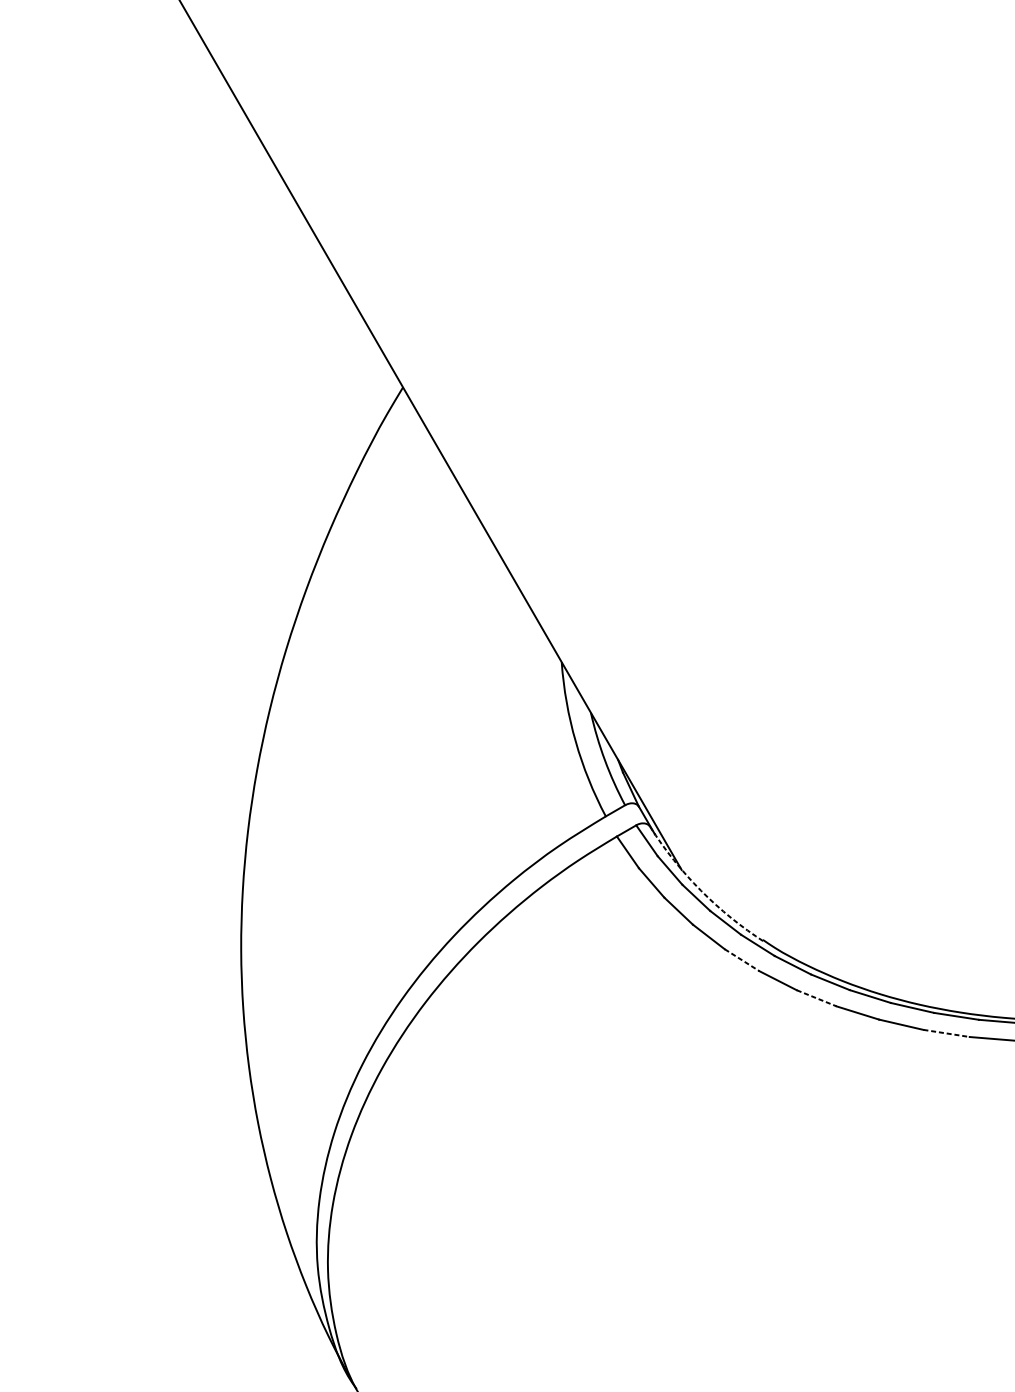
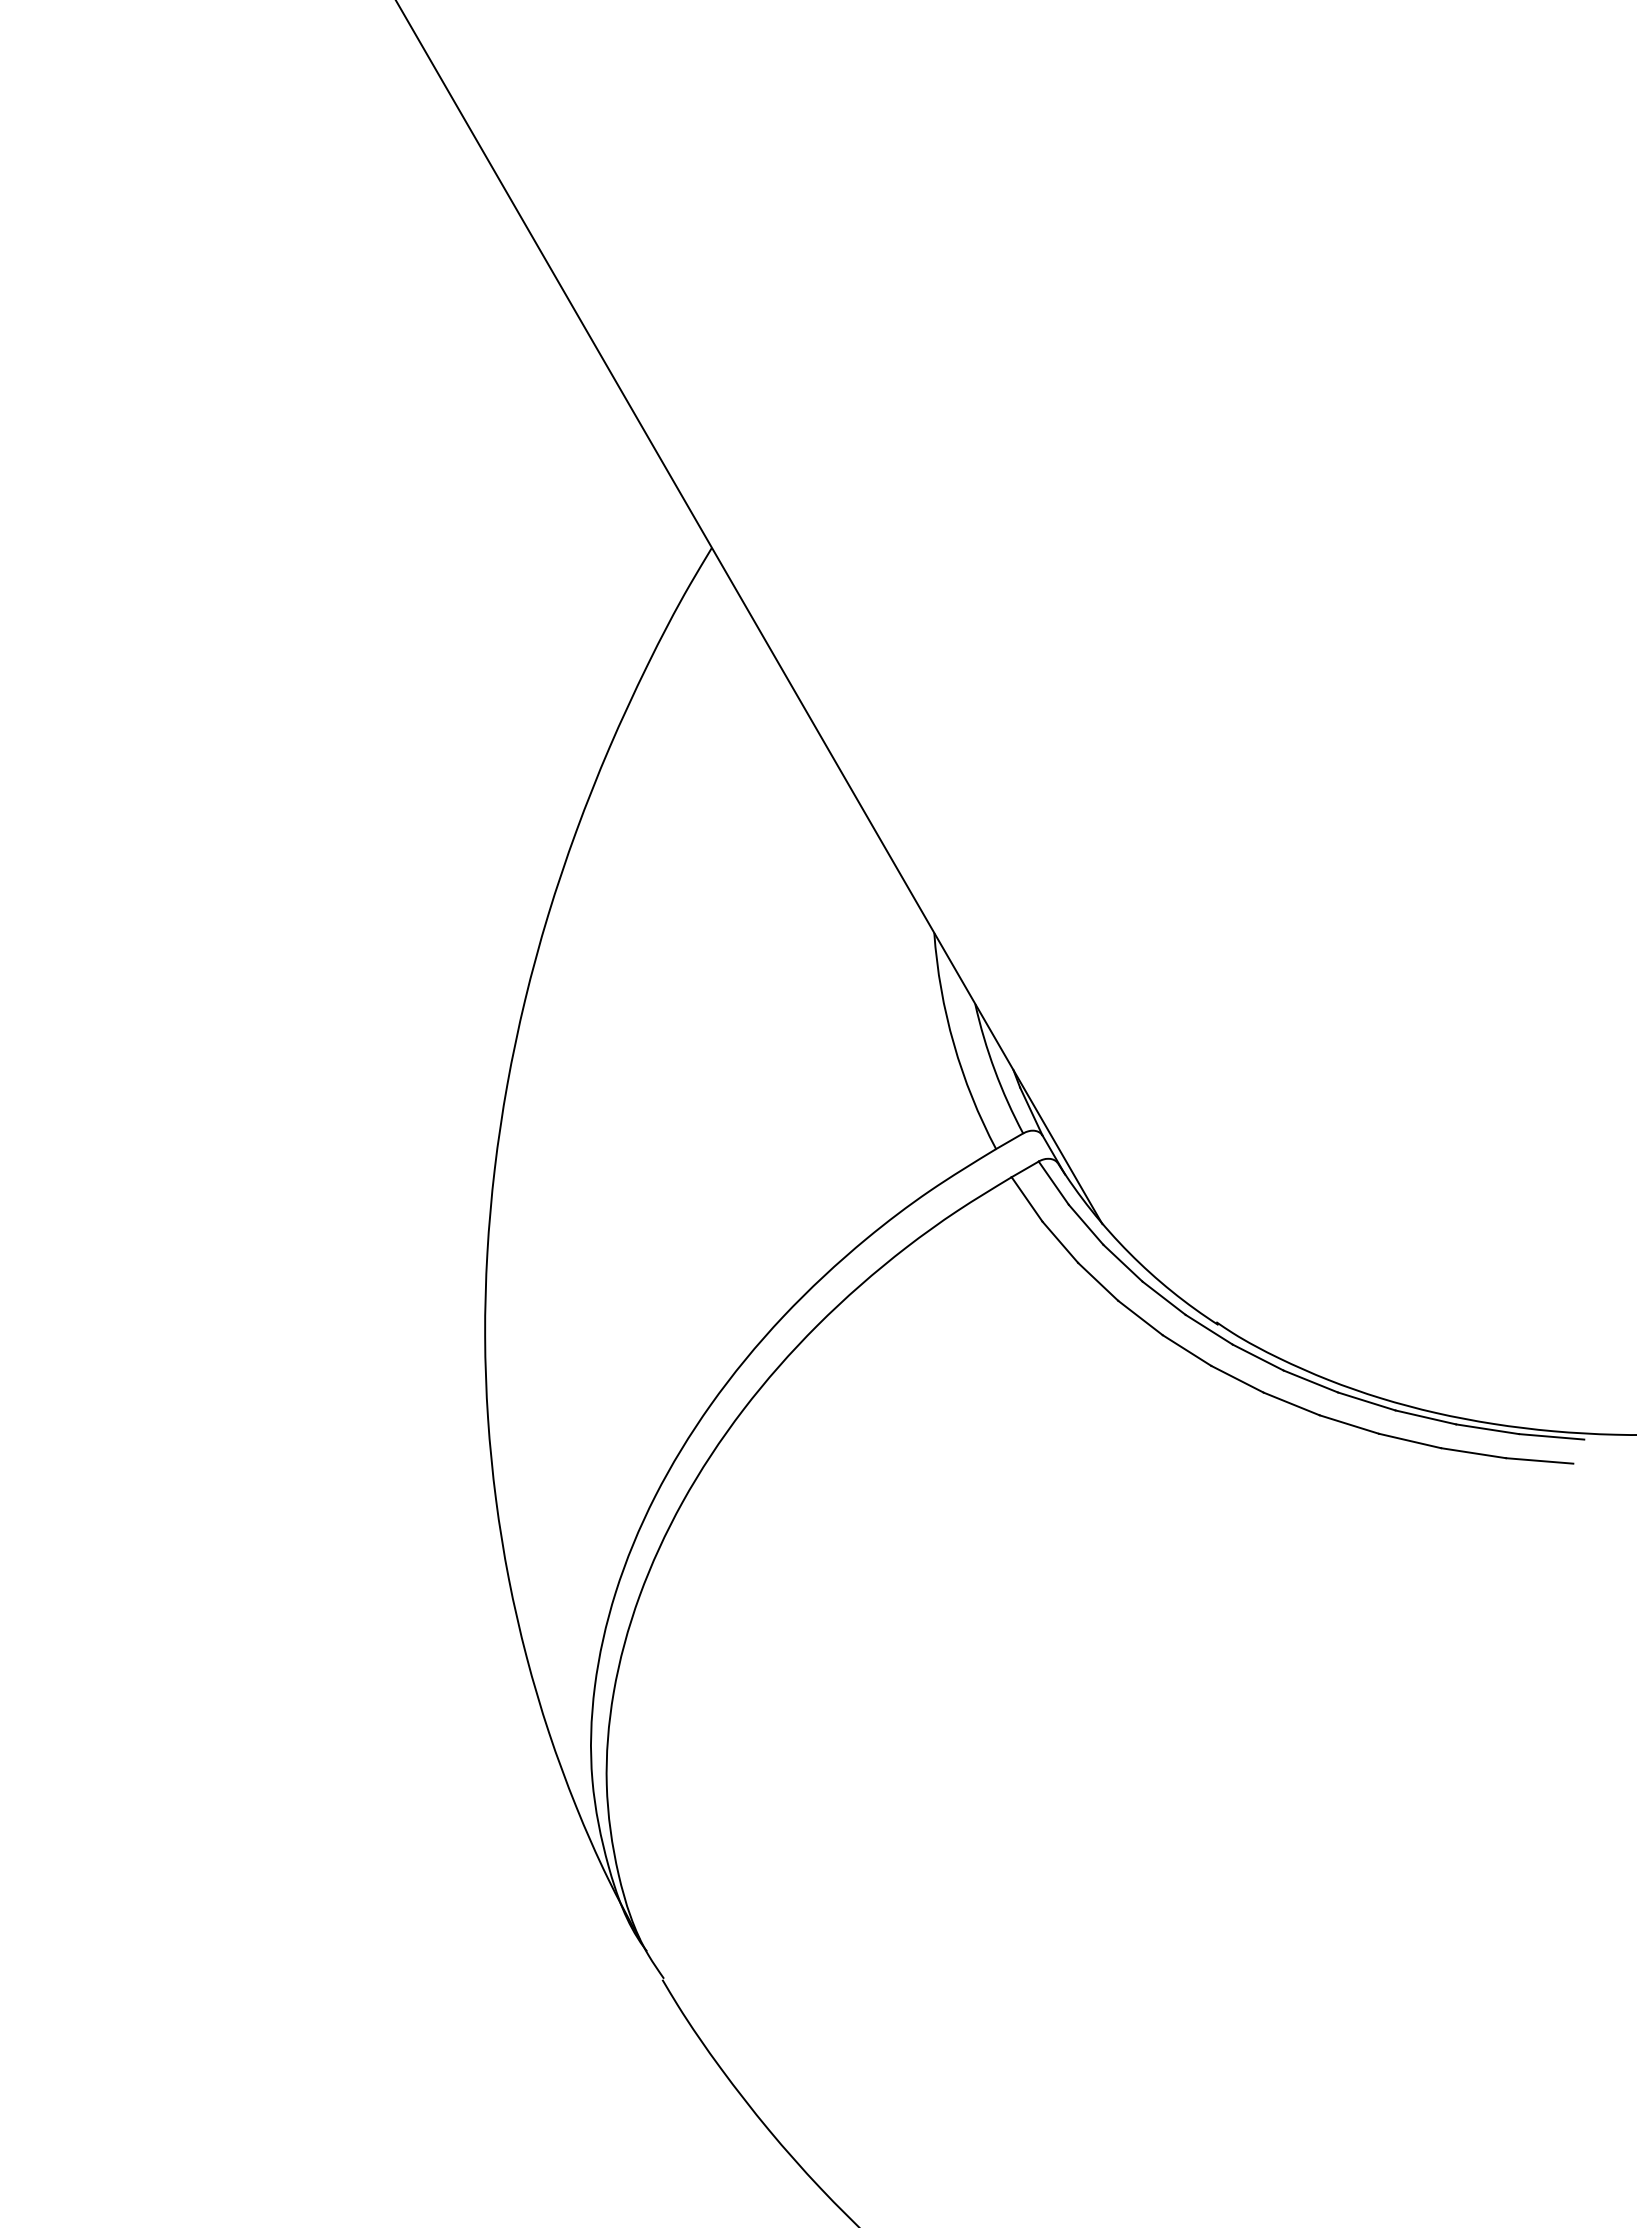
arc: (701, 890) -> (1129, 1253), dashed -> solid
line: (742, 960) -> (1187, 1350), dashed -> solid
line: (817, 998) -> (1292, 1404), dashed -> solid
line: (946, 1033) -> (1473, 1453), dashed -> solid

